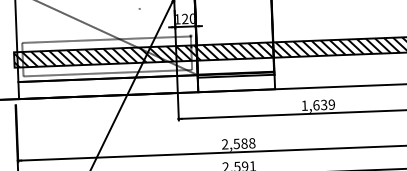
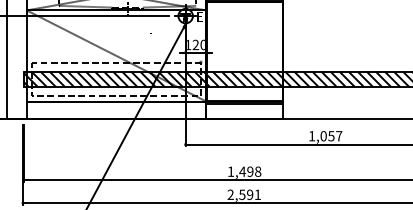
text: (324, 105) -> (331, 136), 1,639 -> 1,057
text: (234, 143) -> (240, 171), 2,588 -> 1,498

